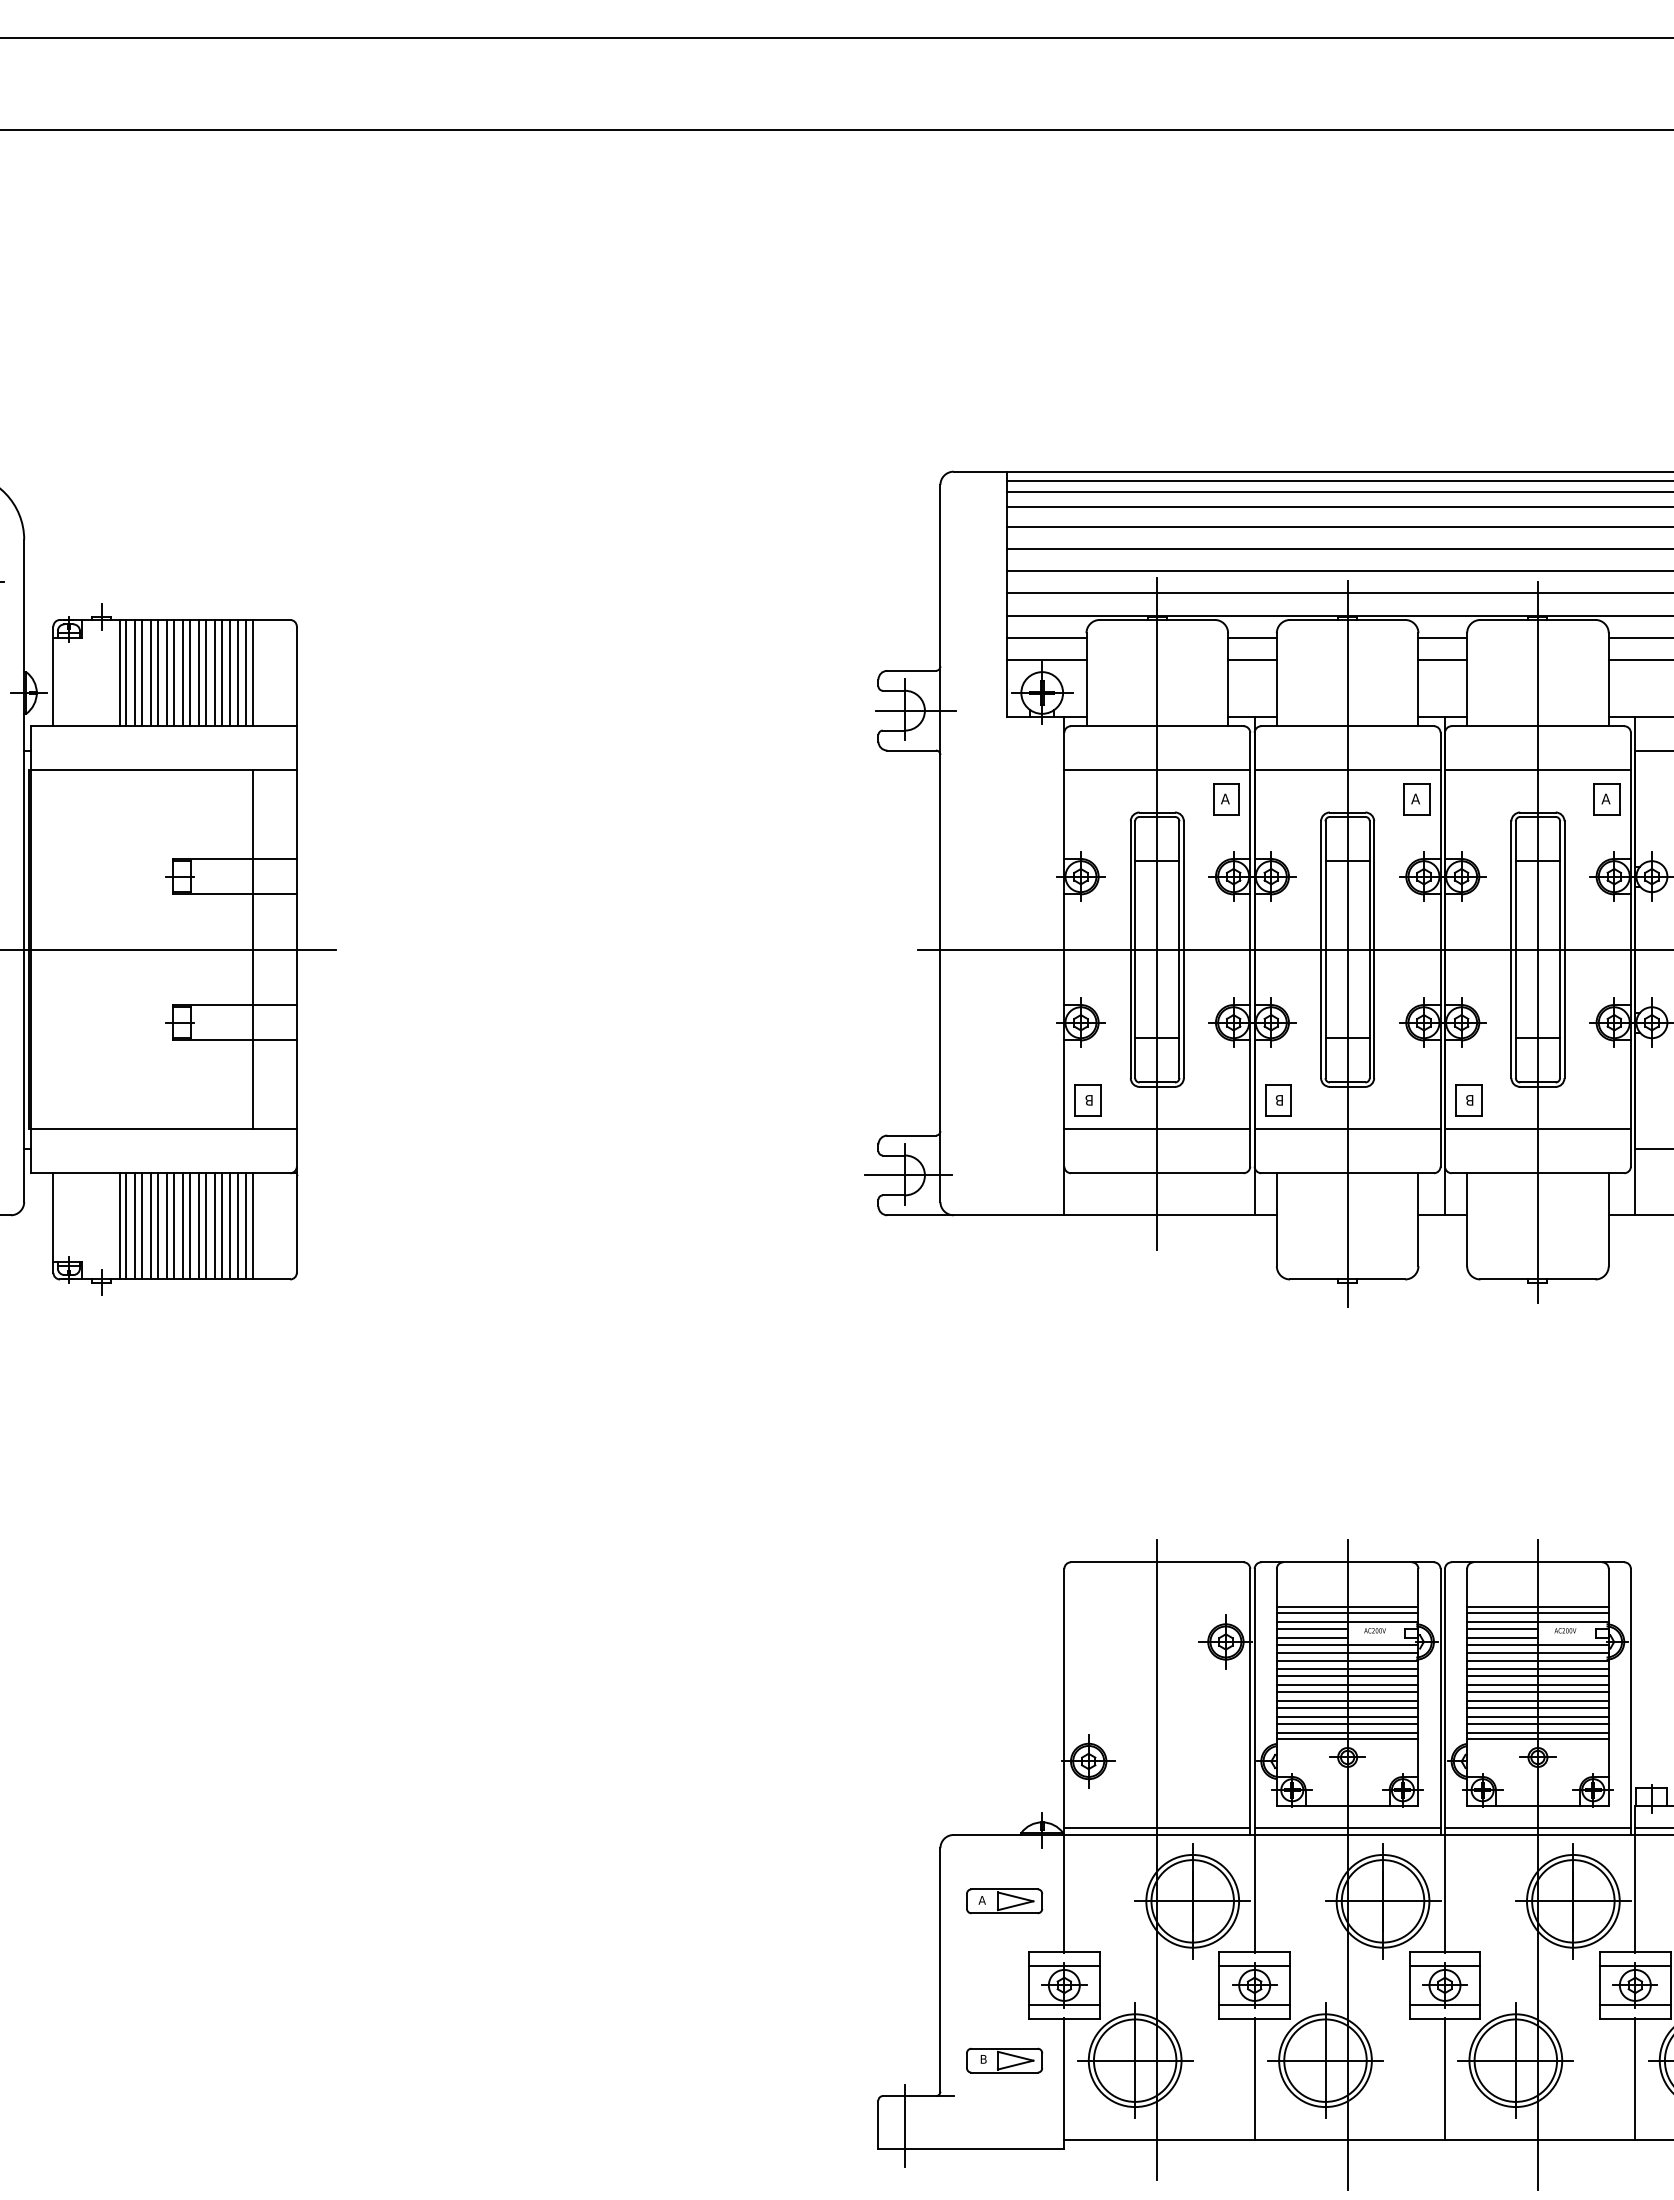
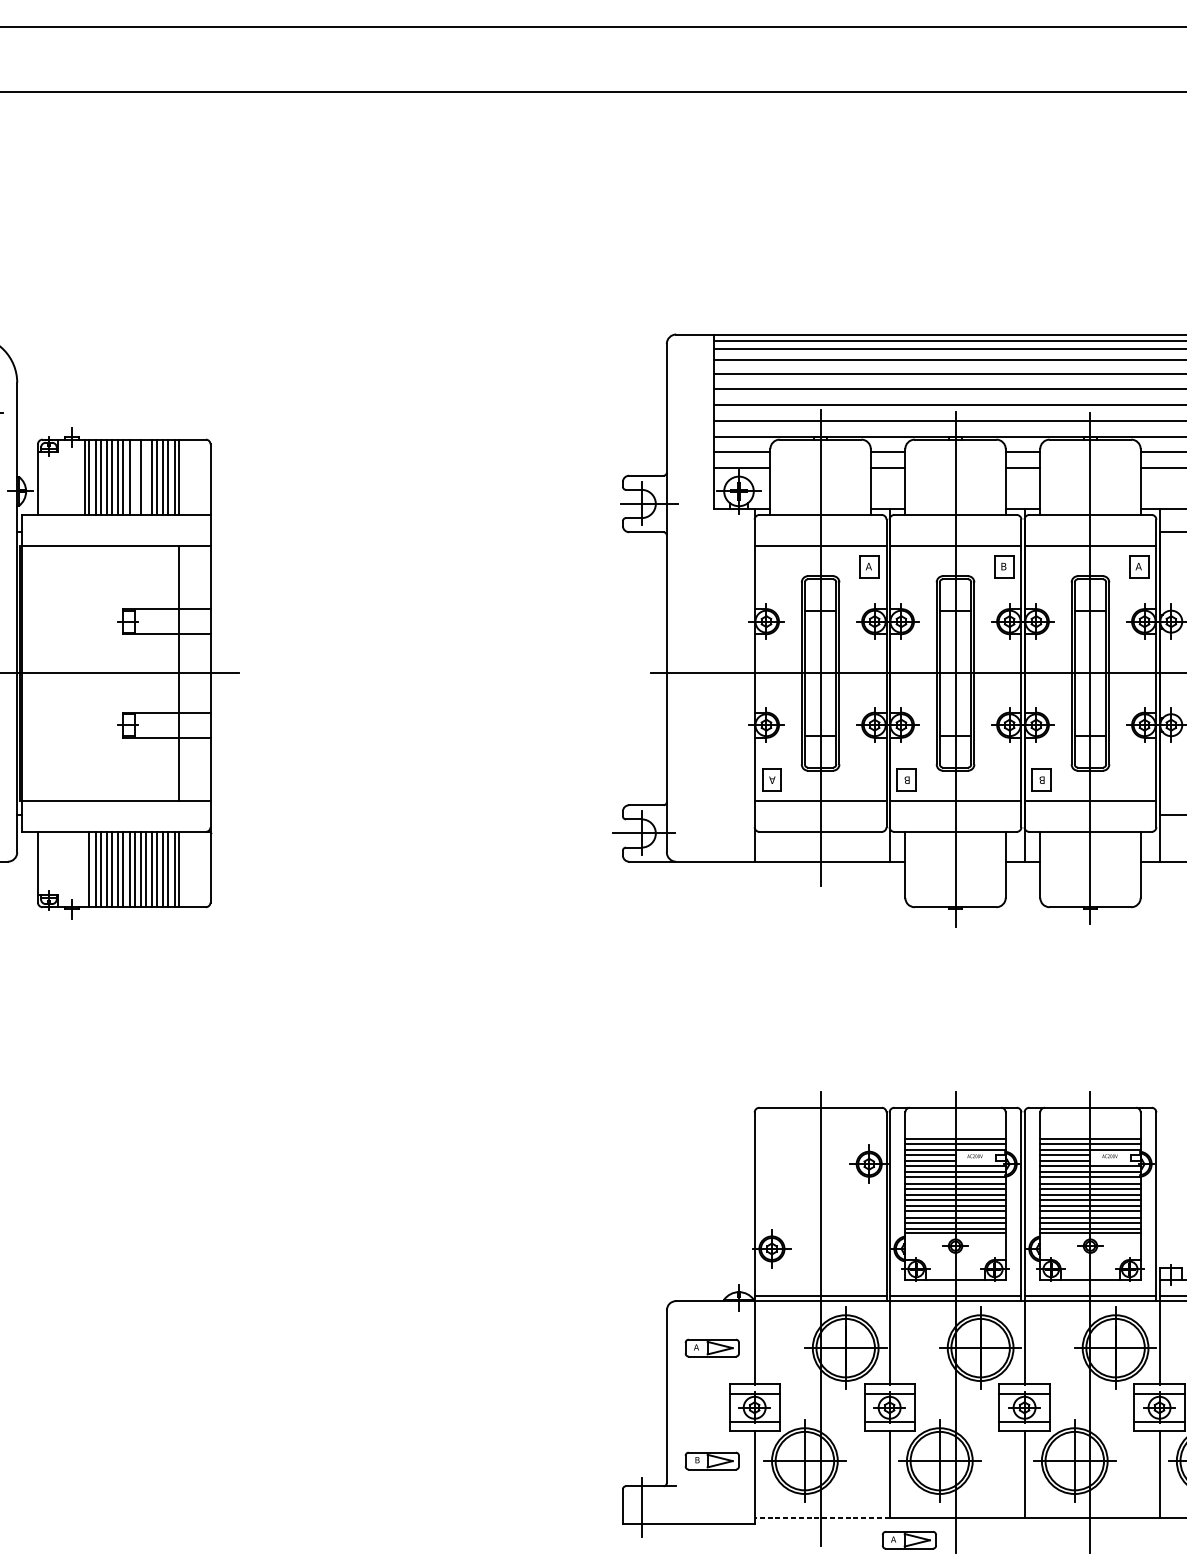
line: (189, 672) -> (134, 476), removed
line: (205, 672) -> (145, 476), removed
text: (1415, 798) -> (1003, 566), A -> B
text: (1088, 1100) -> (771, 780), B -> A
line: (119, 1226) -> (84, 869), removed
line: (1159, 2140) -> (822, 1517), solid -> dashed
part: (1282, 2172) -> (909, 1540), added

